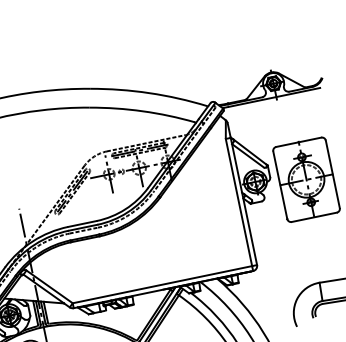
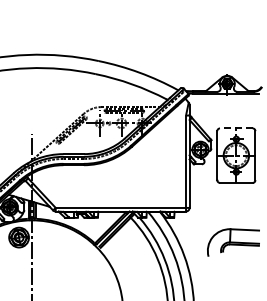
line: (297, 142) -> (235, 128), solid -> dashed

